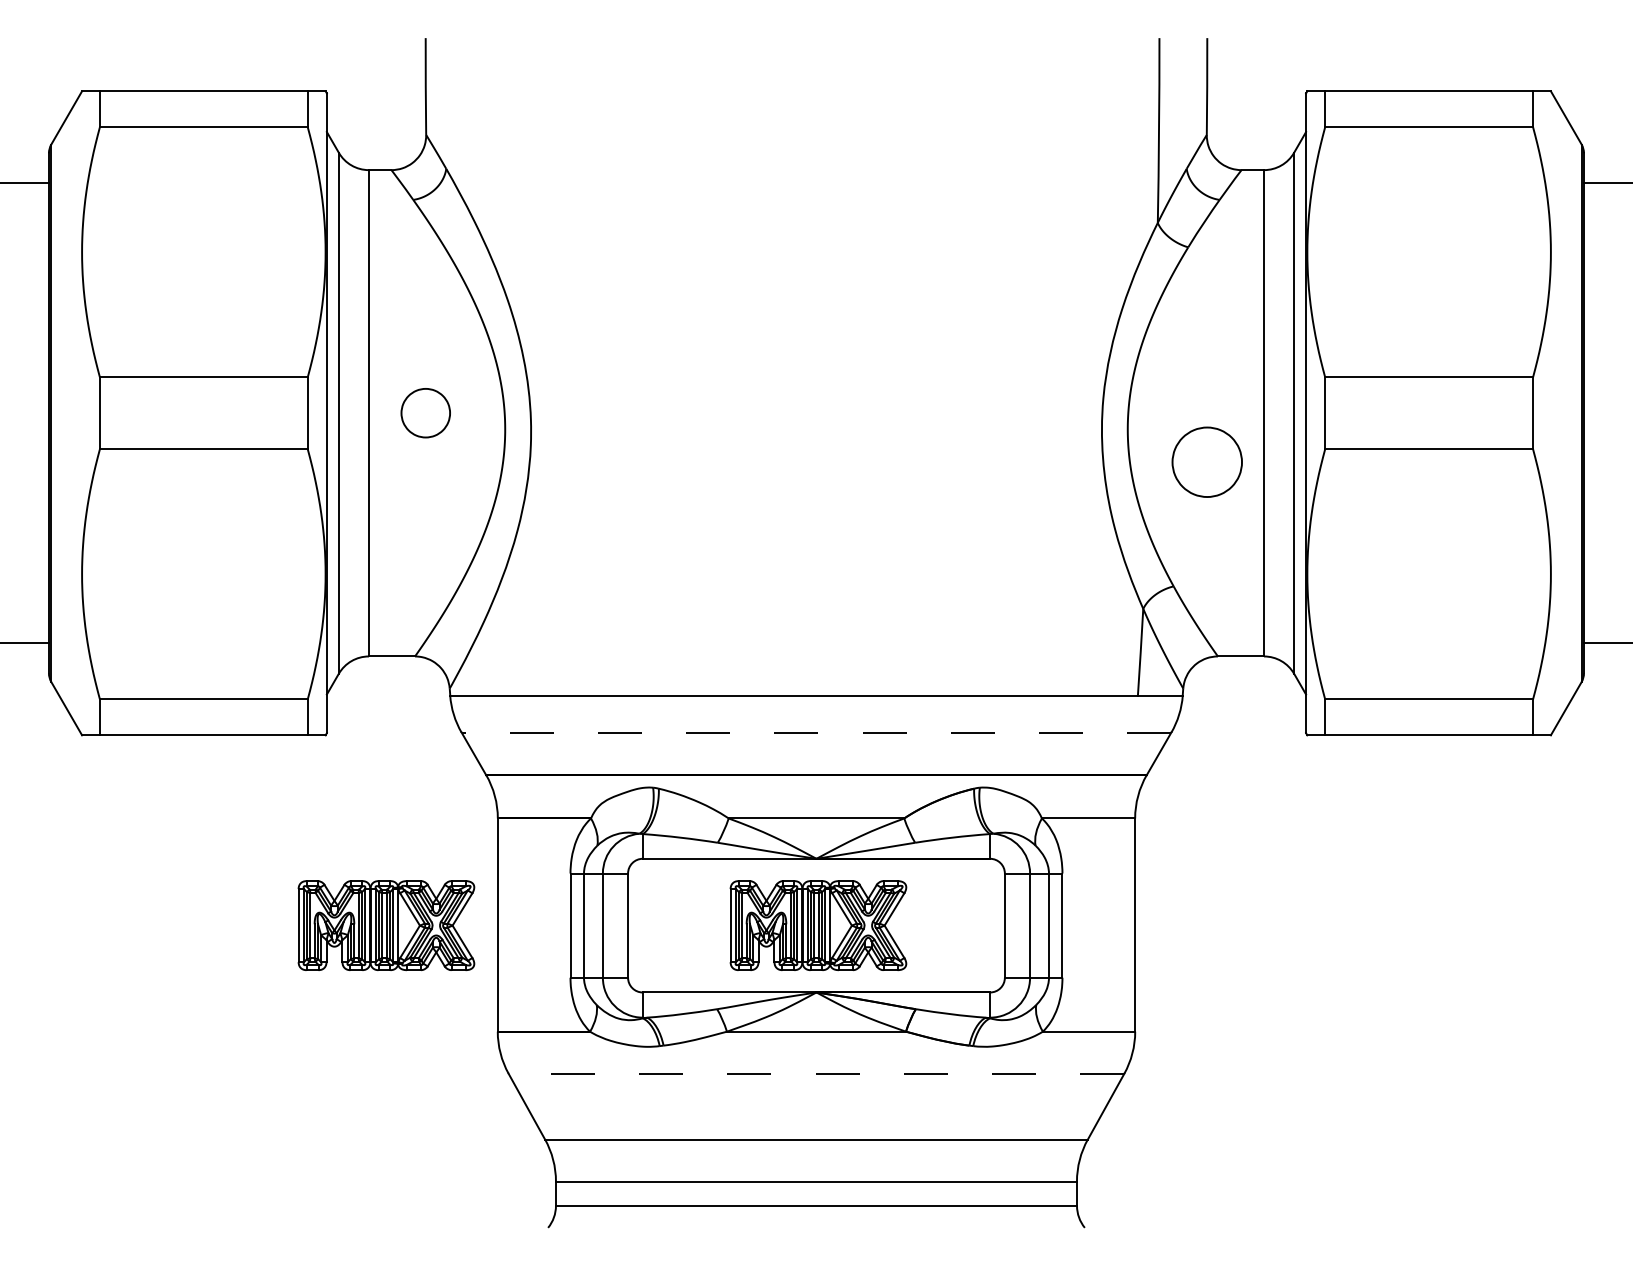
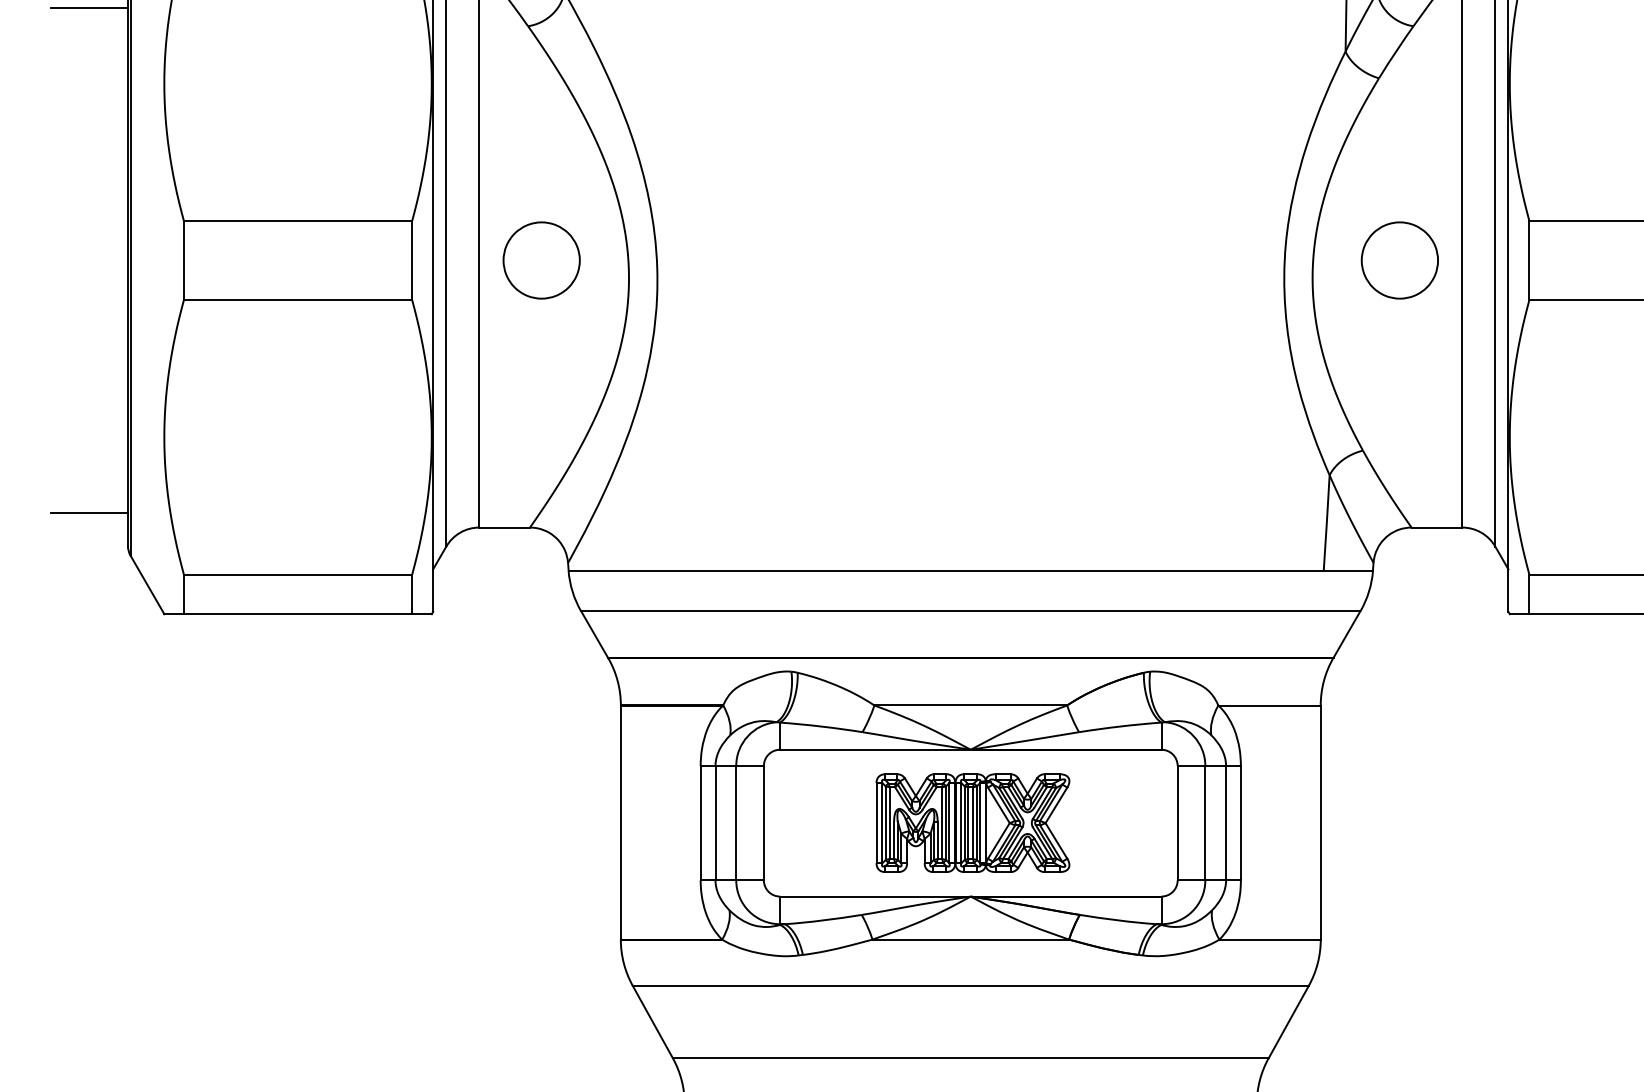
part: (425, 412) -> (541, 259), size x1.43
part: (1206, 461) -> (1399, 259), moved
line: (816, 732) -> (970, 611), dashed -> solid
part: (386, 925) -> (498, 823), removed
line: (816, 1073) -> (970, 985), dashed -> solid

